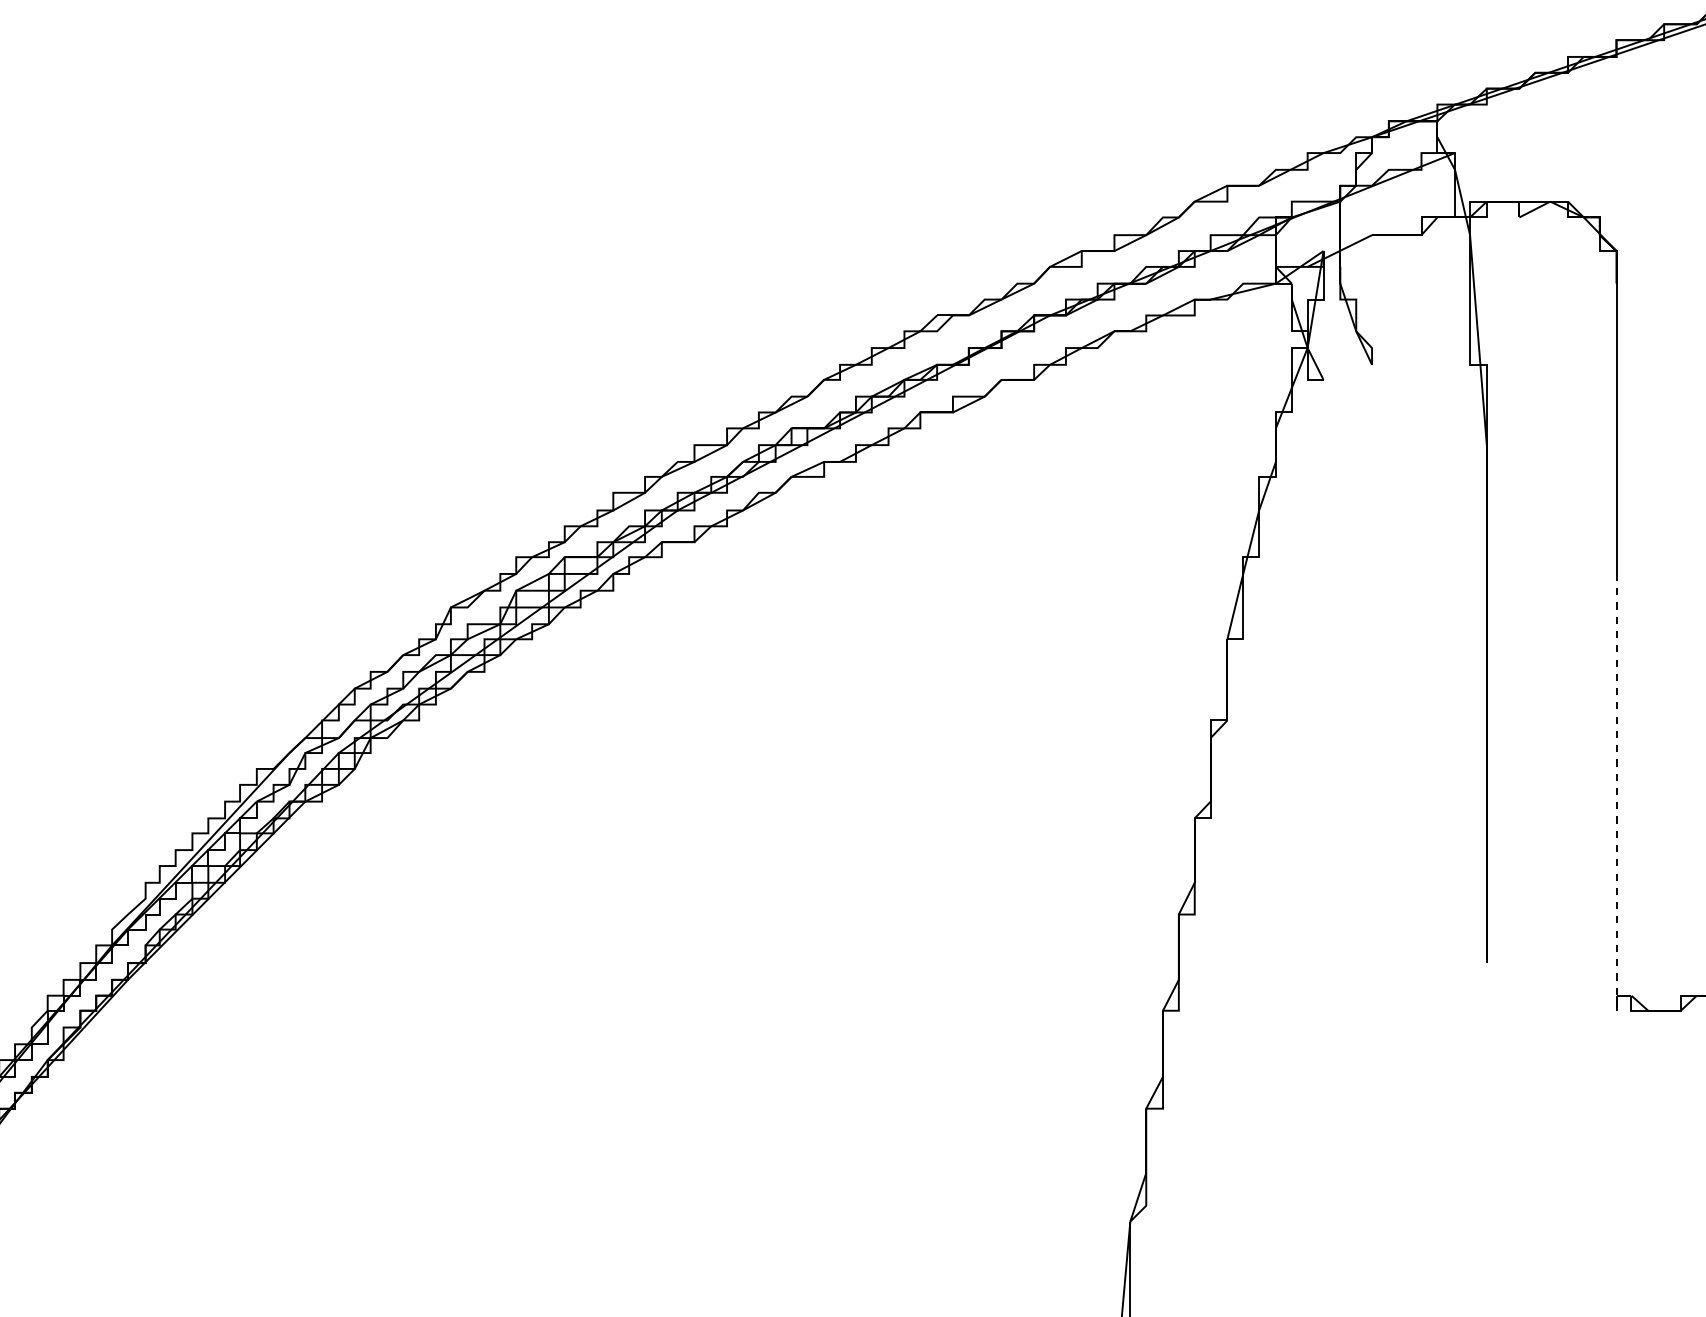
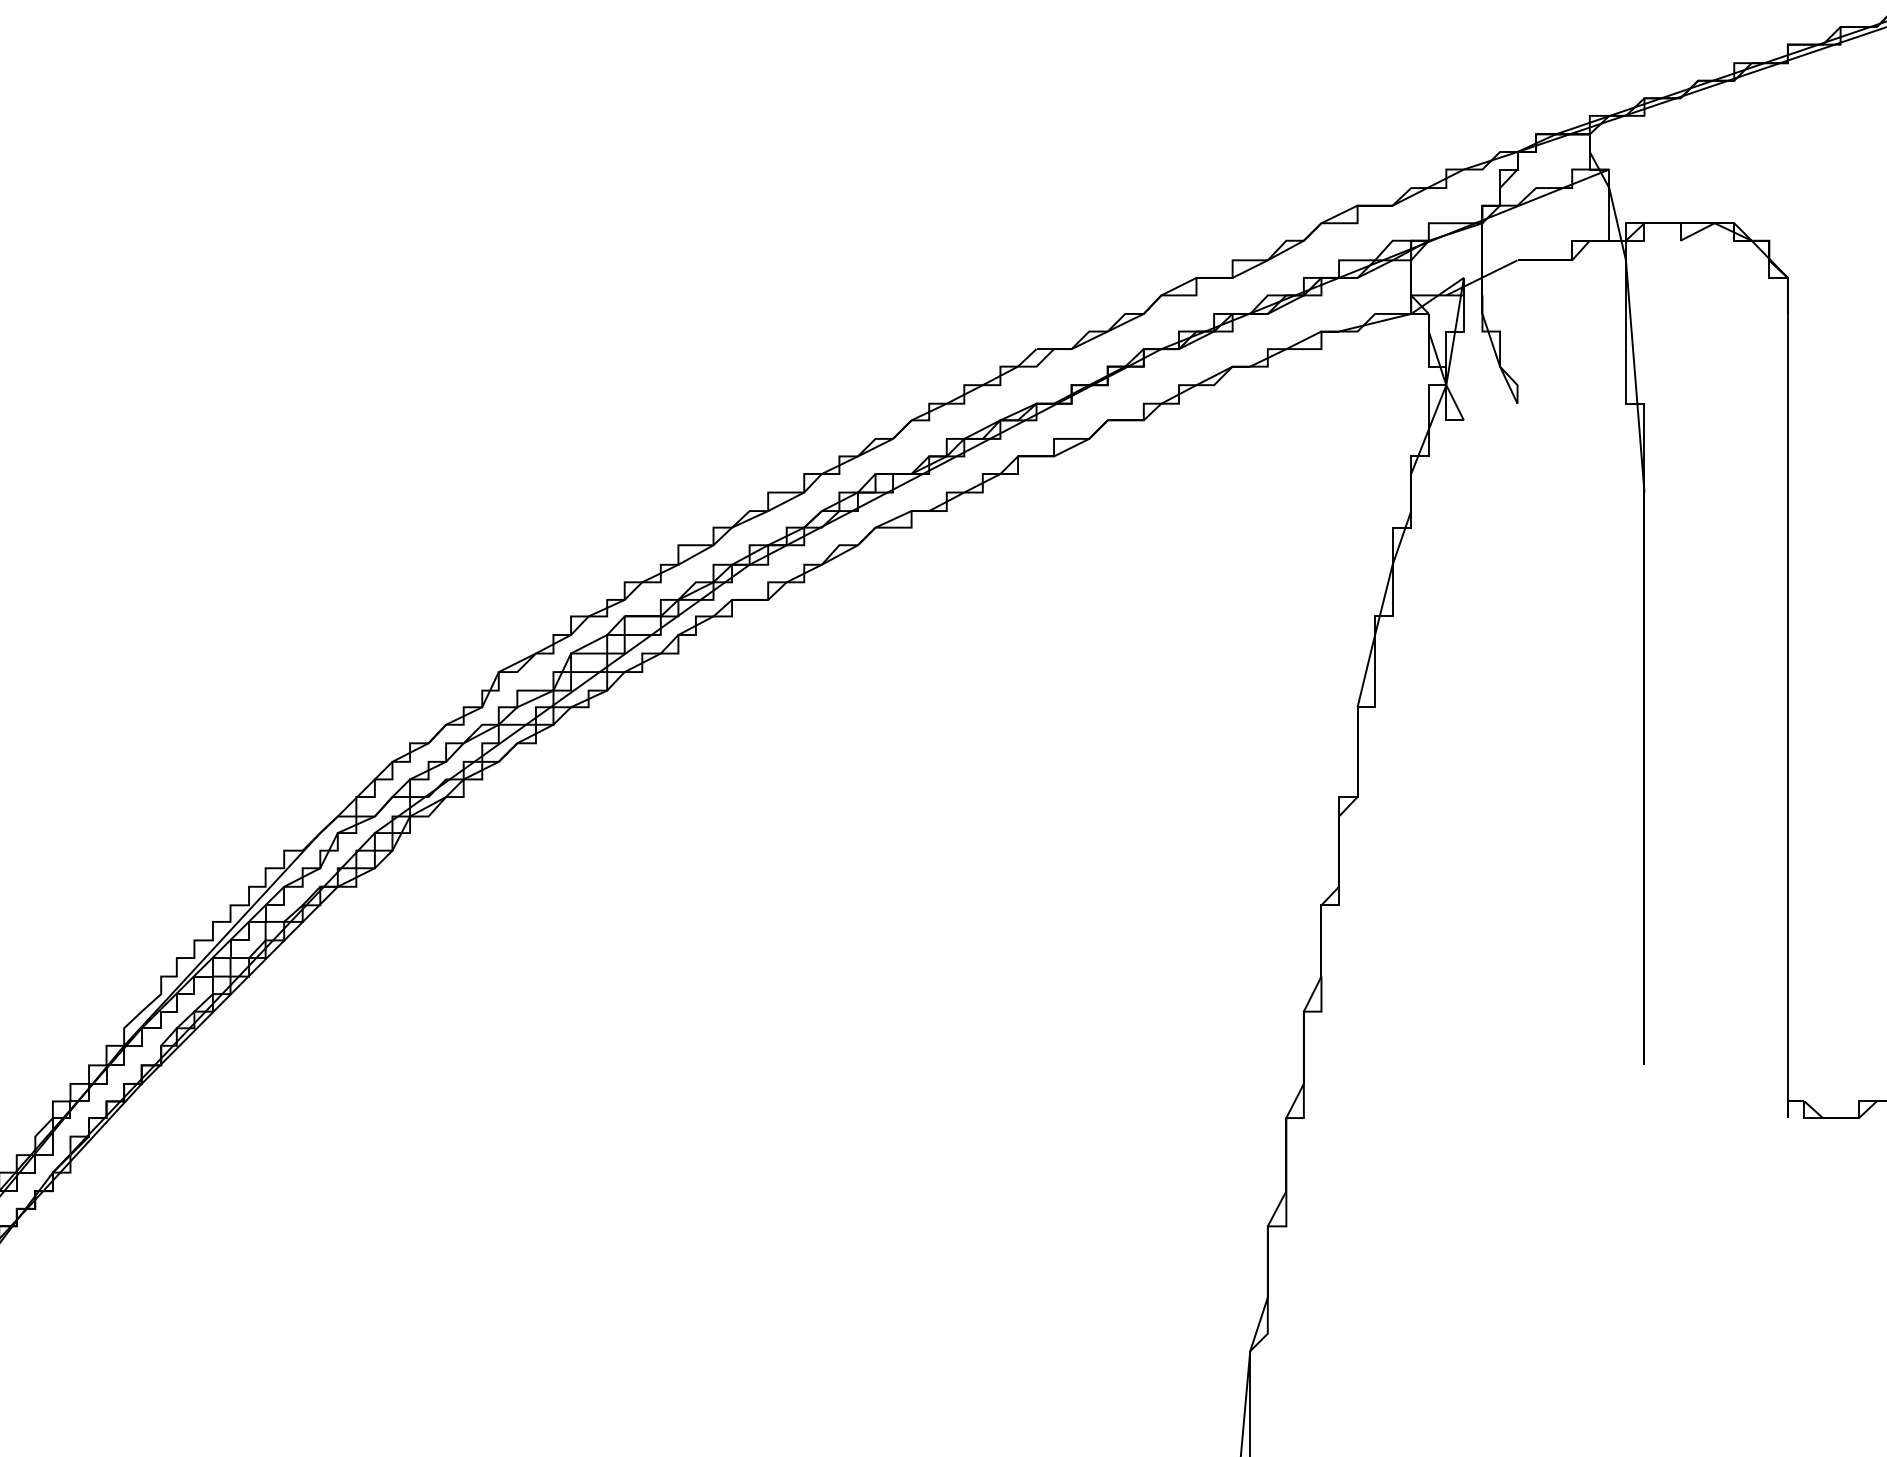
line: (1616, 785) -> (1787, 868), dashed -> solid

